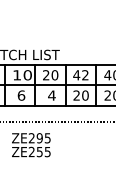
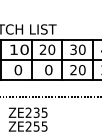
text: (80, 75) -> (77, 50), 42 -> 30
text: (21, 95) -> (18, 70), 6 -> 0
text: (51, 95) -> (48, 70), 4 -> 0
text: (39, 138) -> (36, 113), ZE295 -> ZE235

